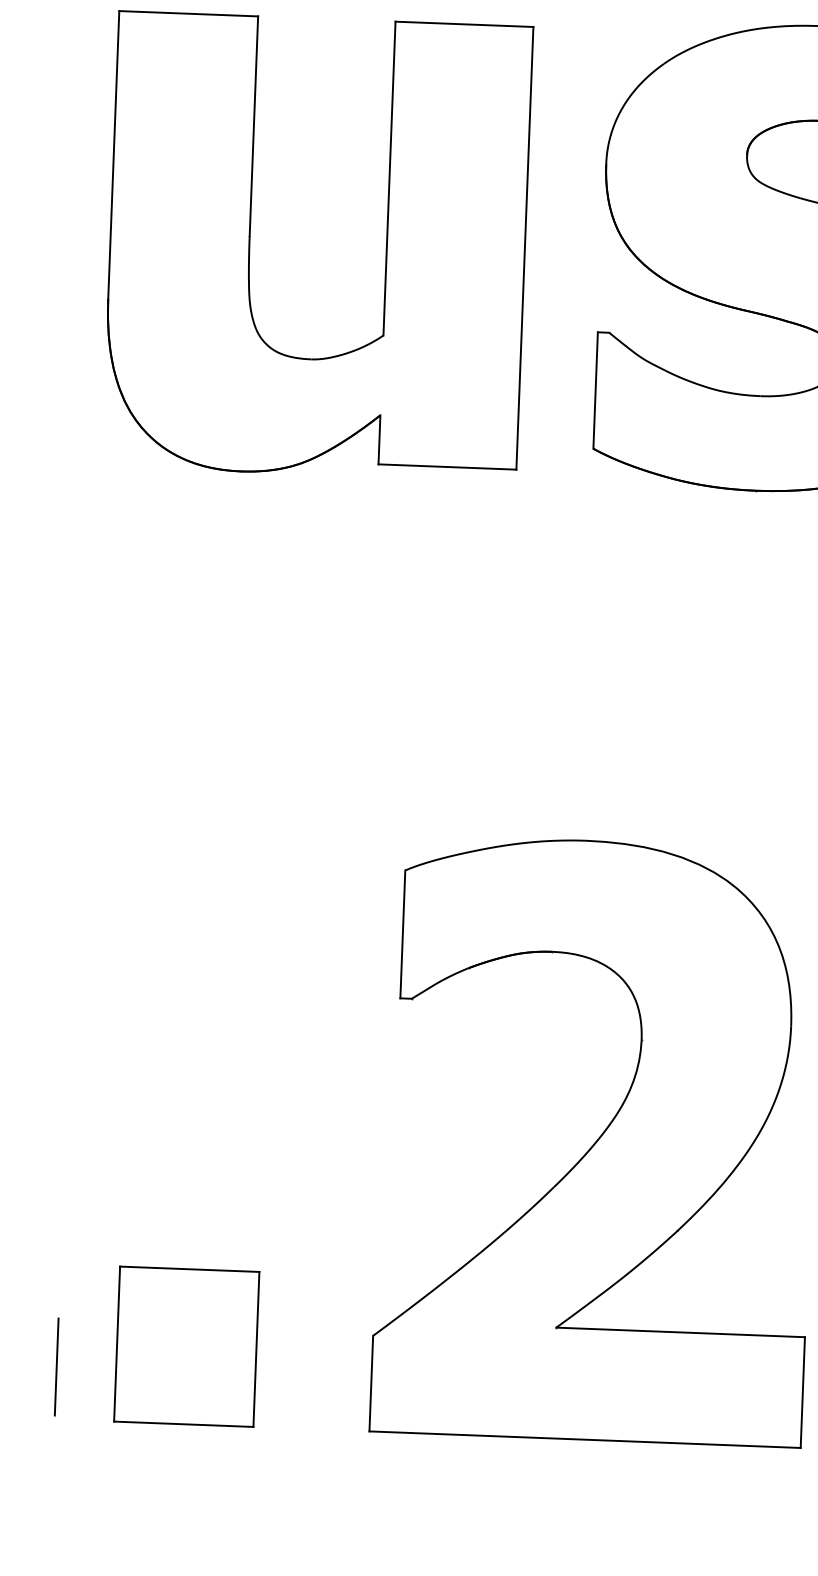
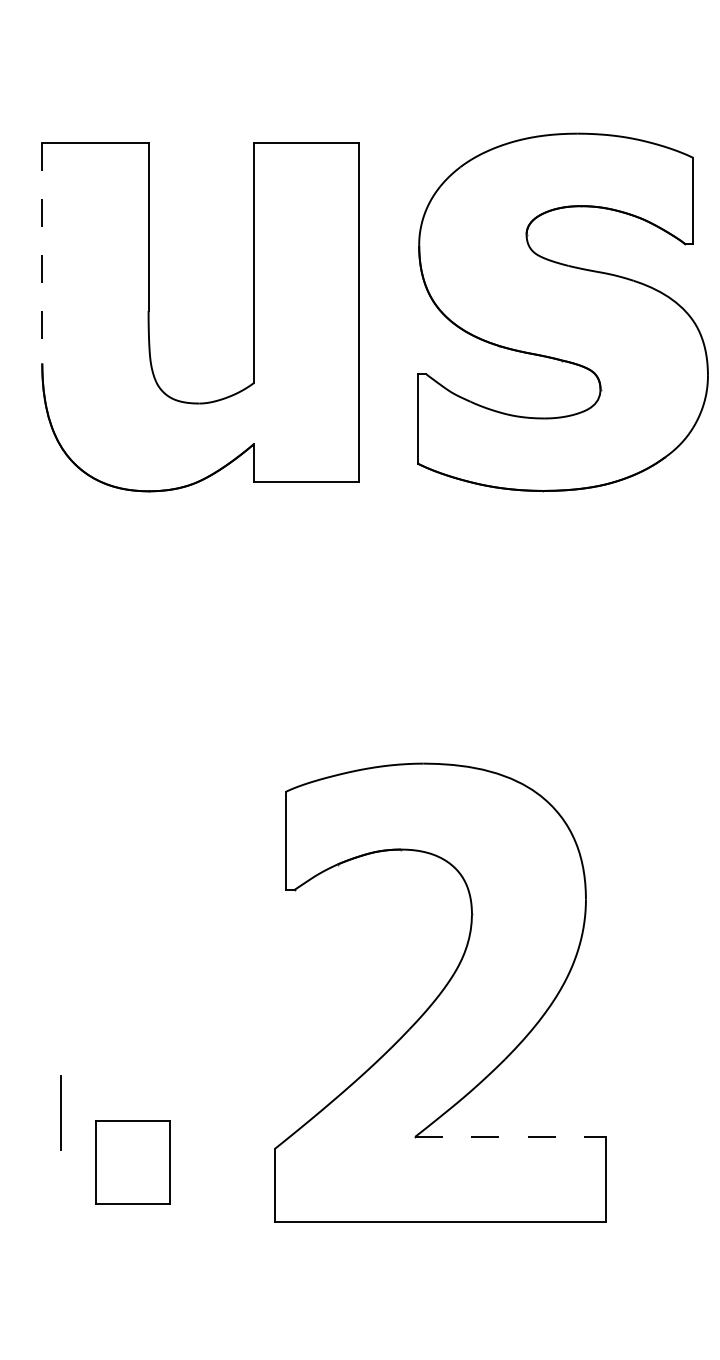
line: (114, 155) -> (42, 253), solid -> dashed
line: (680, 1331) -> (510, 1136), solid -> dashed
part: (185, 1346) -> (132, 1162), size x0.7
line: (55, 1366) -> (60, 1112), moved

